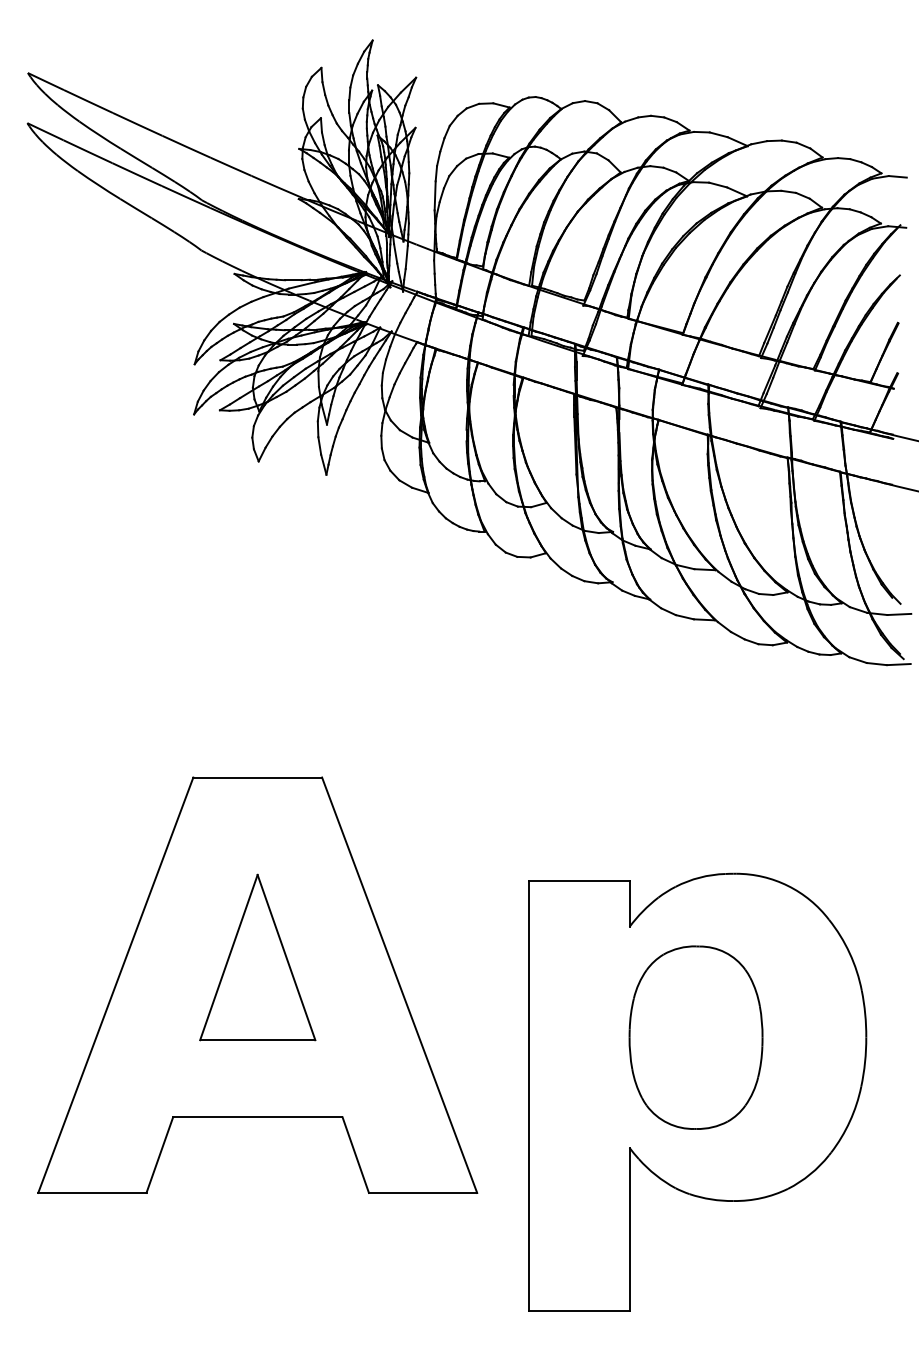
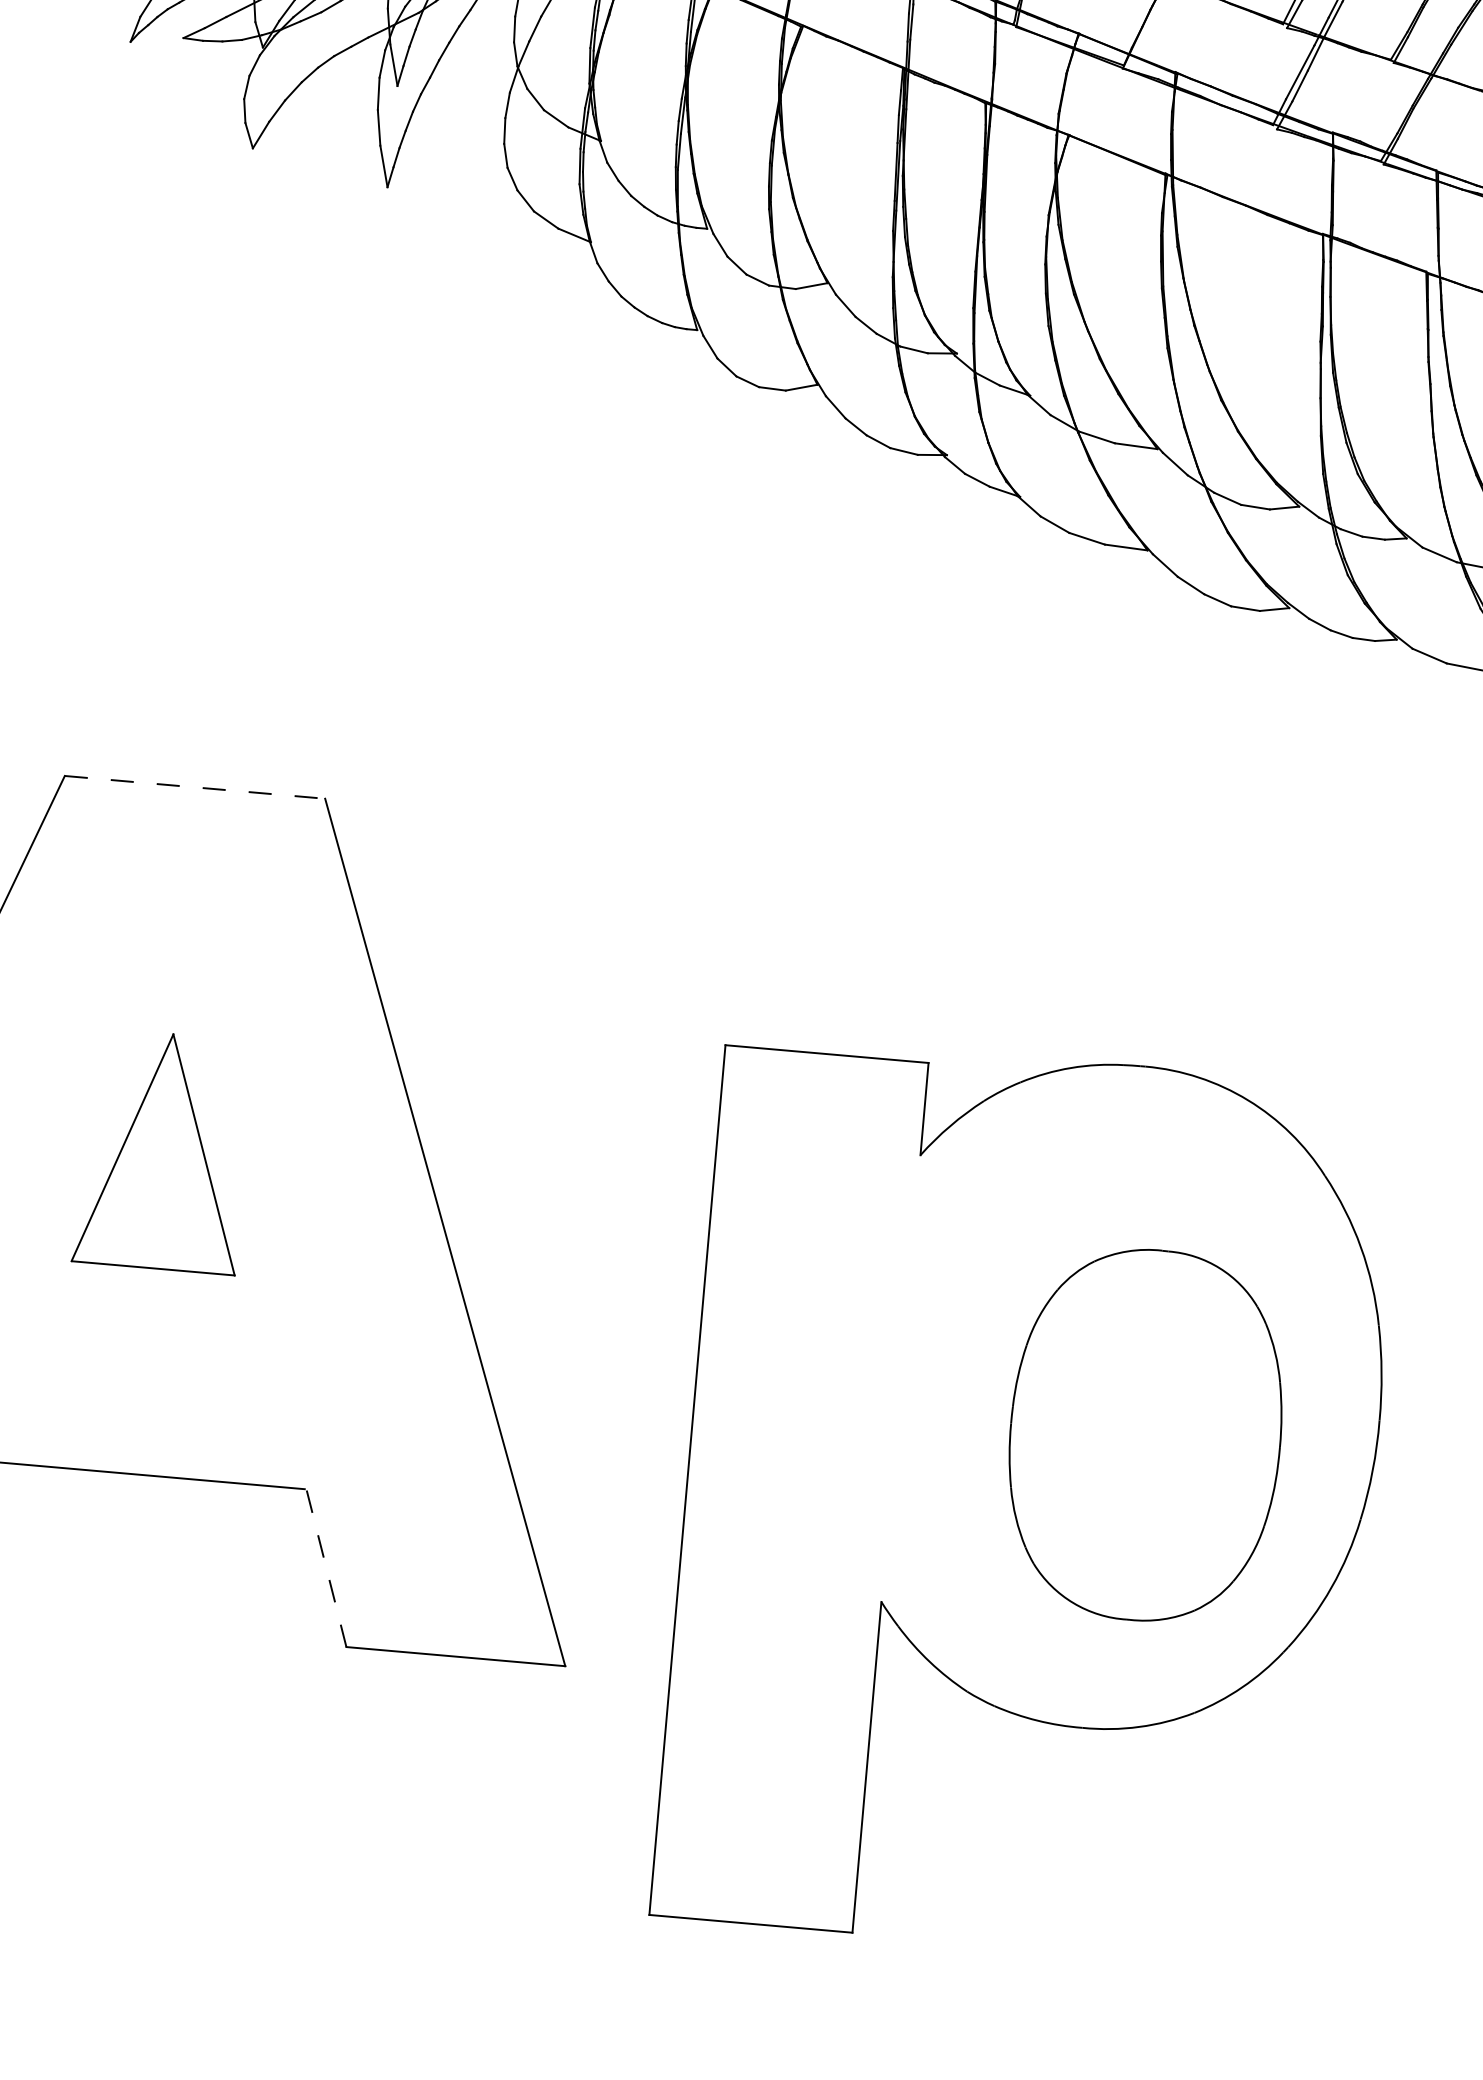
line: (258, 777) -> (196, 787), solid -> dashed
part: (257, 957) -> (162, 1151), size x0.7
part: (695, 1037) -> (1144, 1434), moved
line: (355, 1154) -> (326, 1566), solid -> dashed

